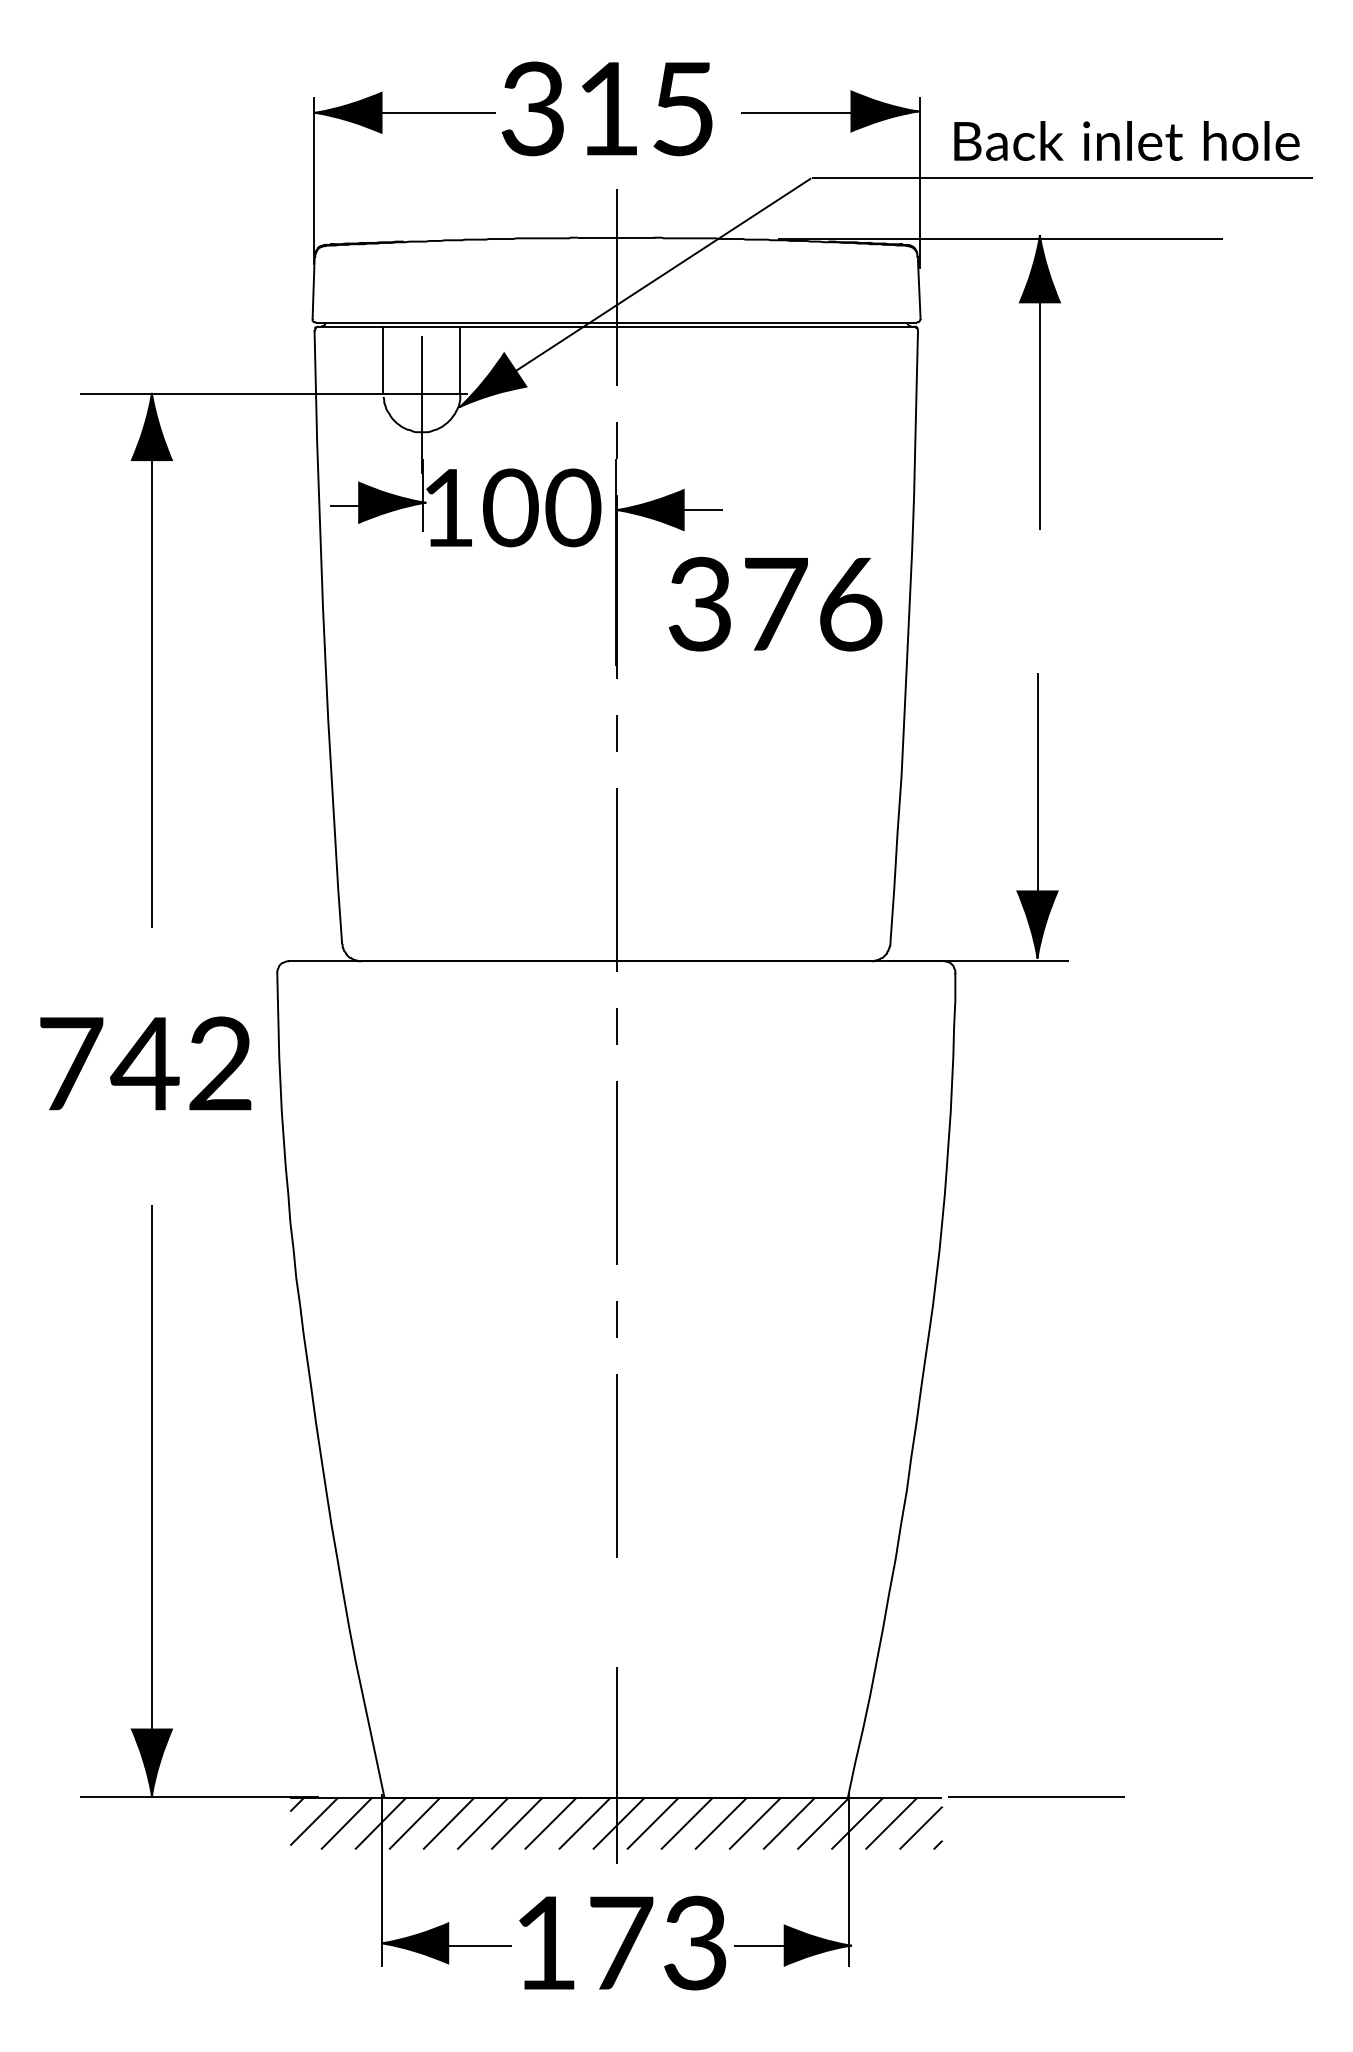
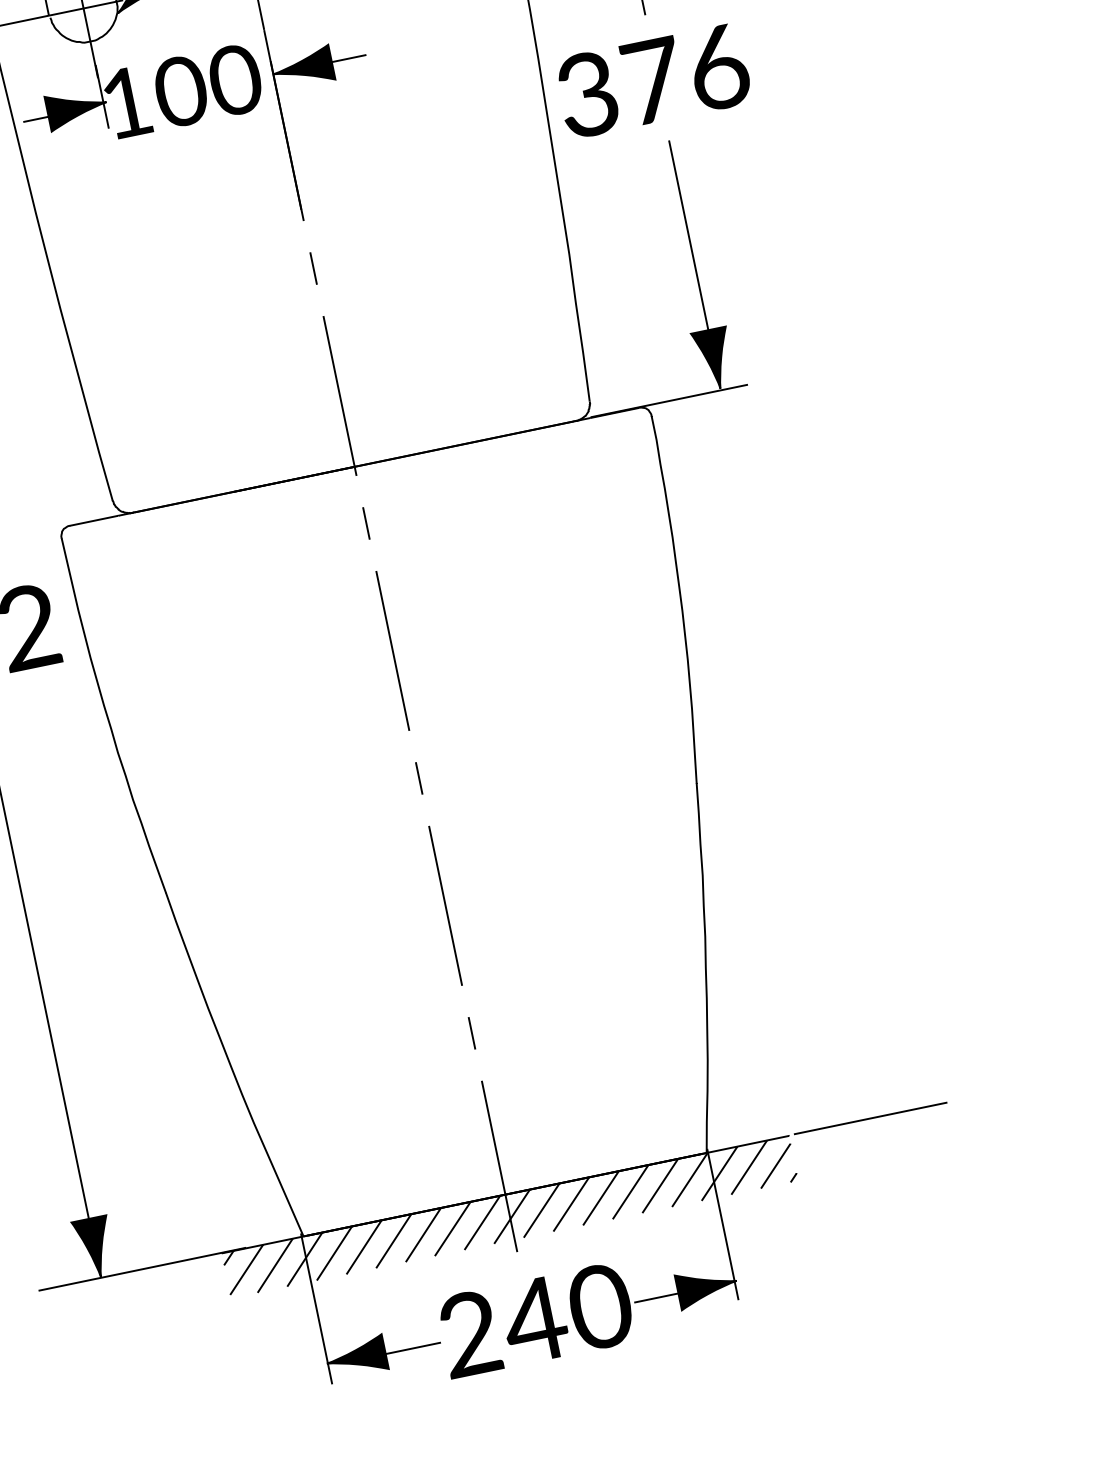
text: (775, 603) -> (653, 80), moved
line: (616, 1612) -> (472, 1033), added
text: (621, 1942) -> (535, 1319), 173 -> 240

